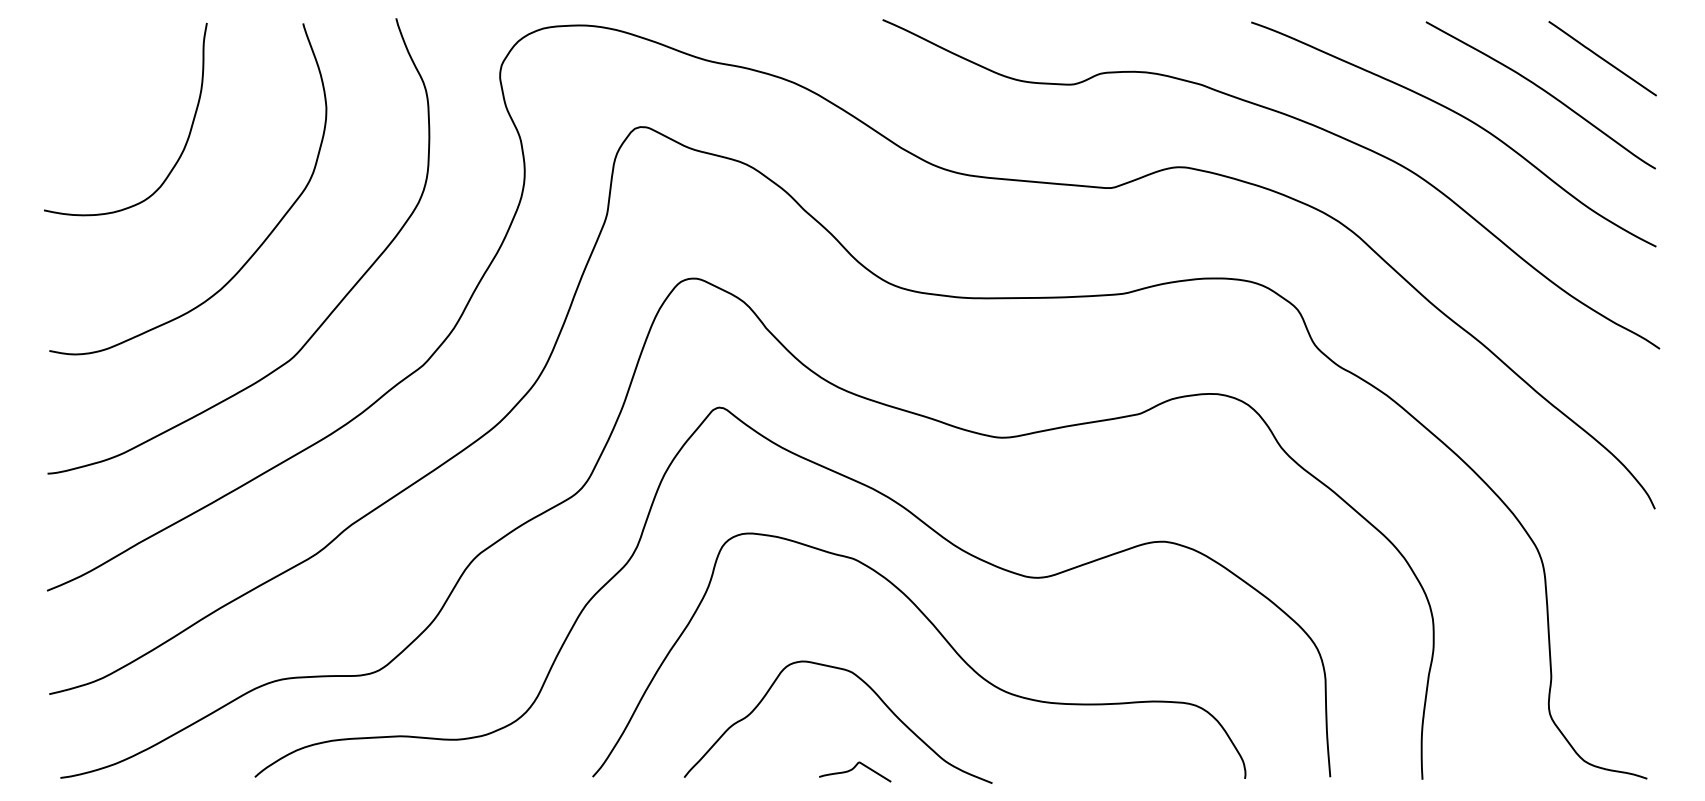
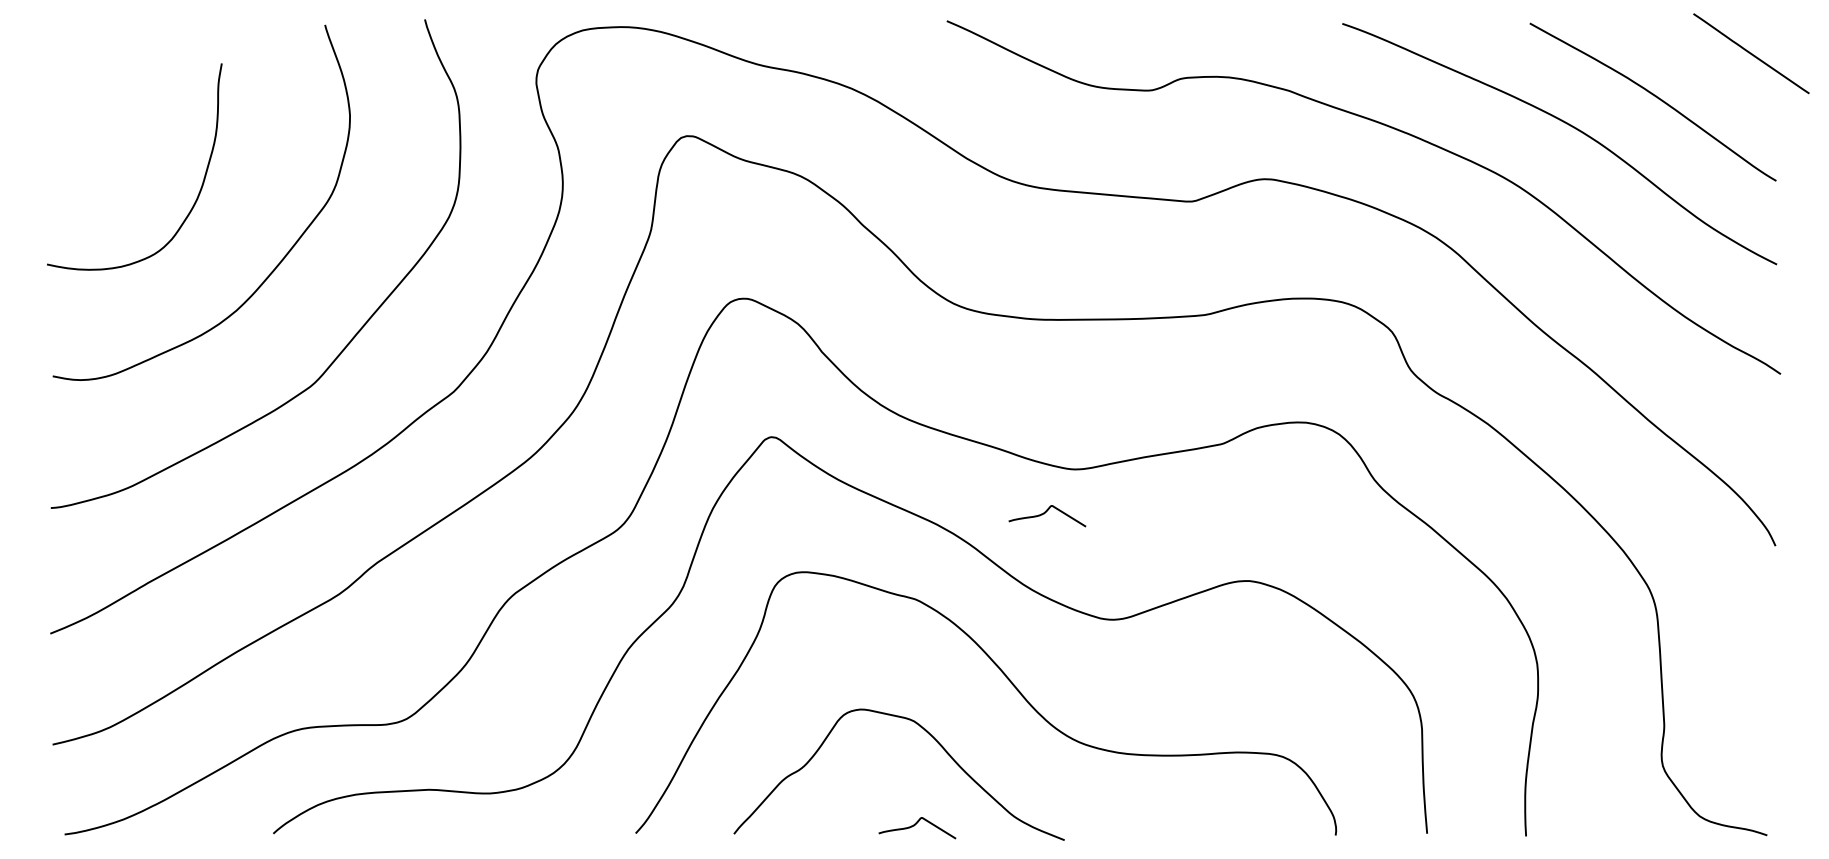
line: (1602, 58) -> (1751, 53), moved
curve: (185, 143) -> (198, 192), moved
curve: (974, 478) -> (1045, 513), added

